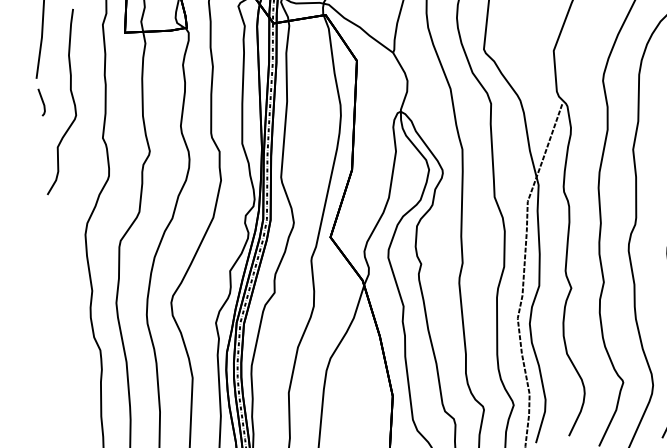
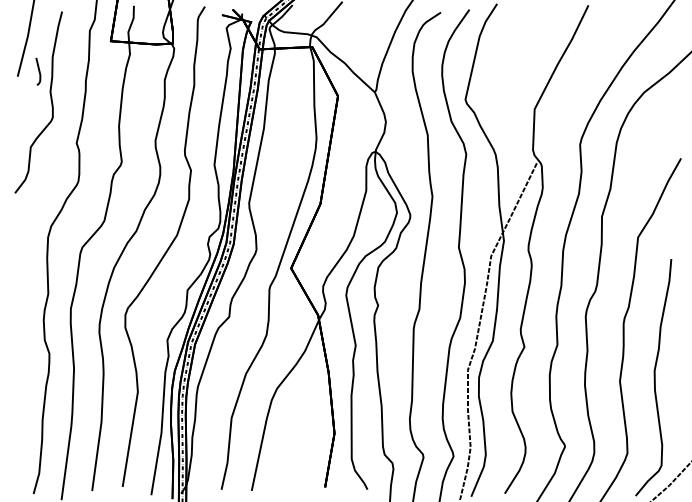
line: (42, 102) -> (38, 71), moved

